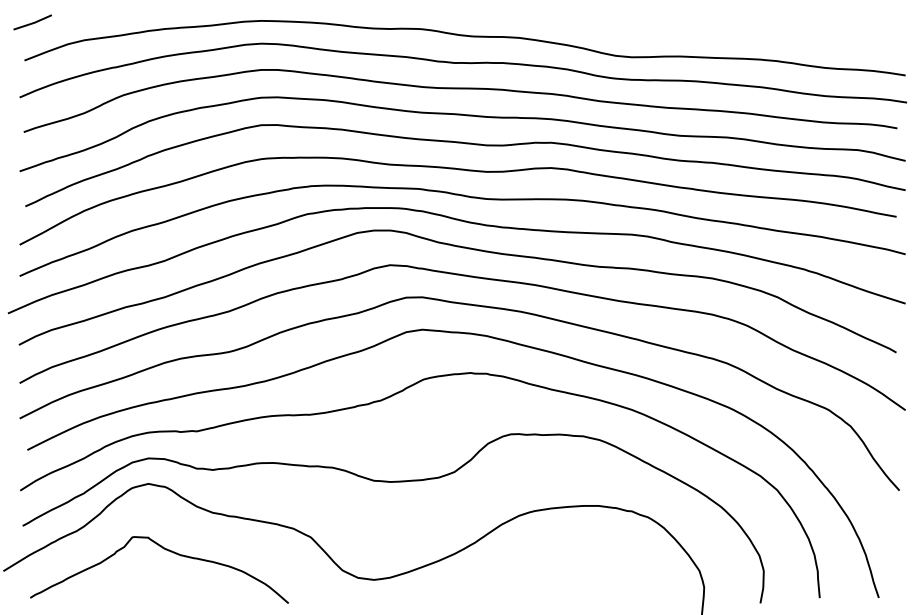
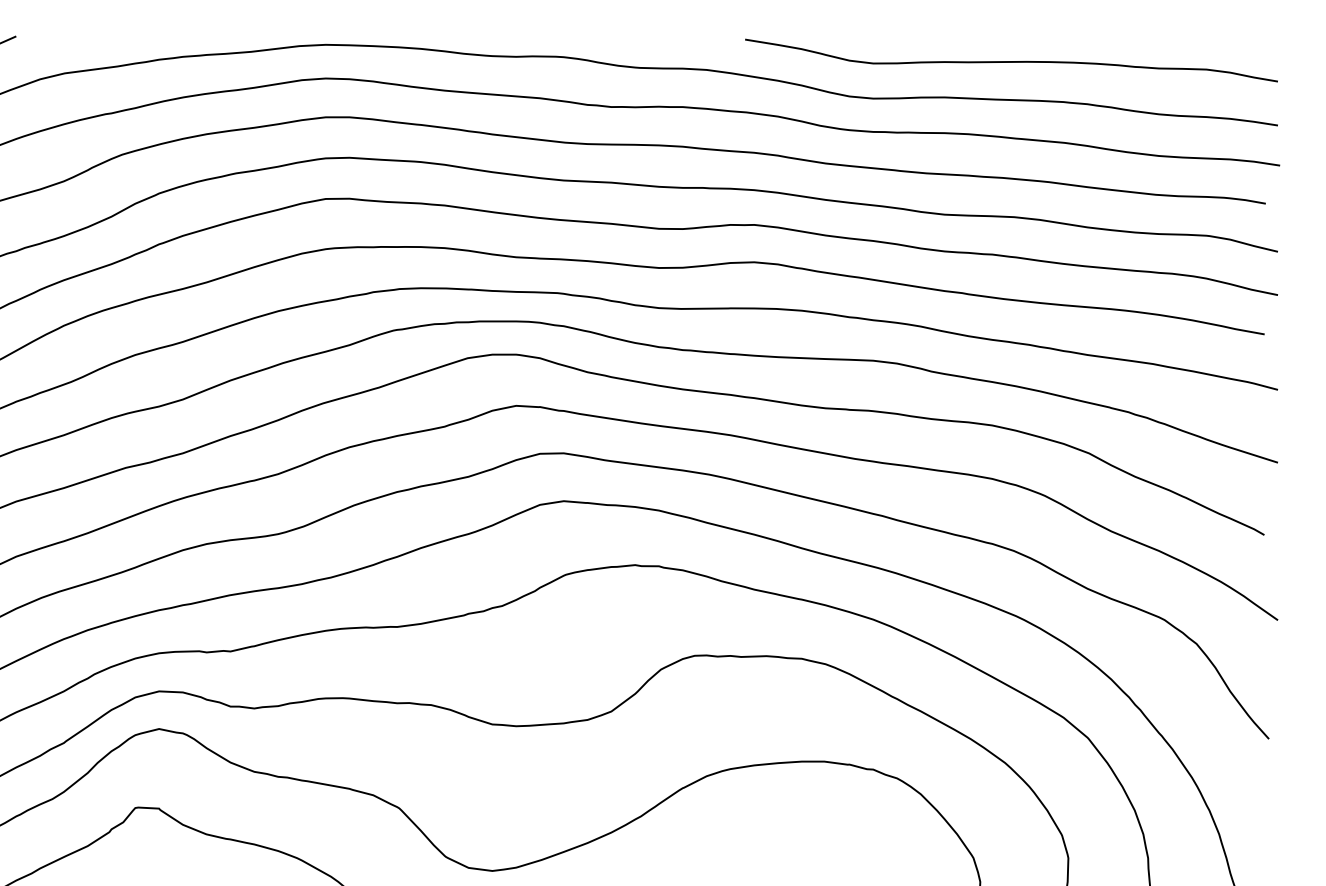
curve: (725, 31) -> (1011, 60), added

